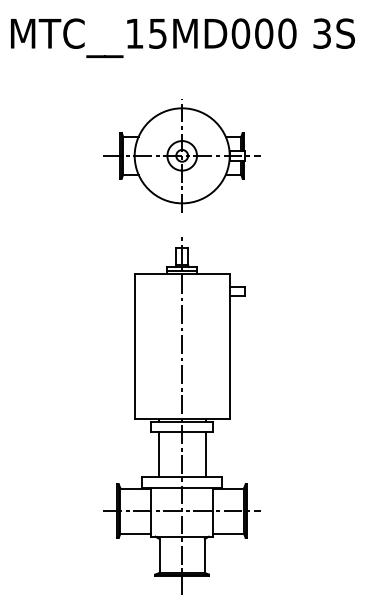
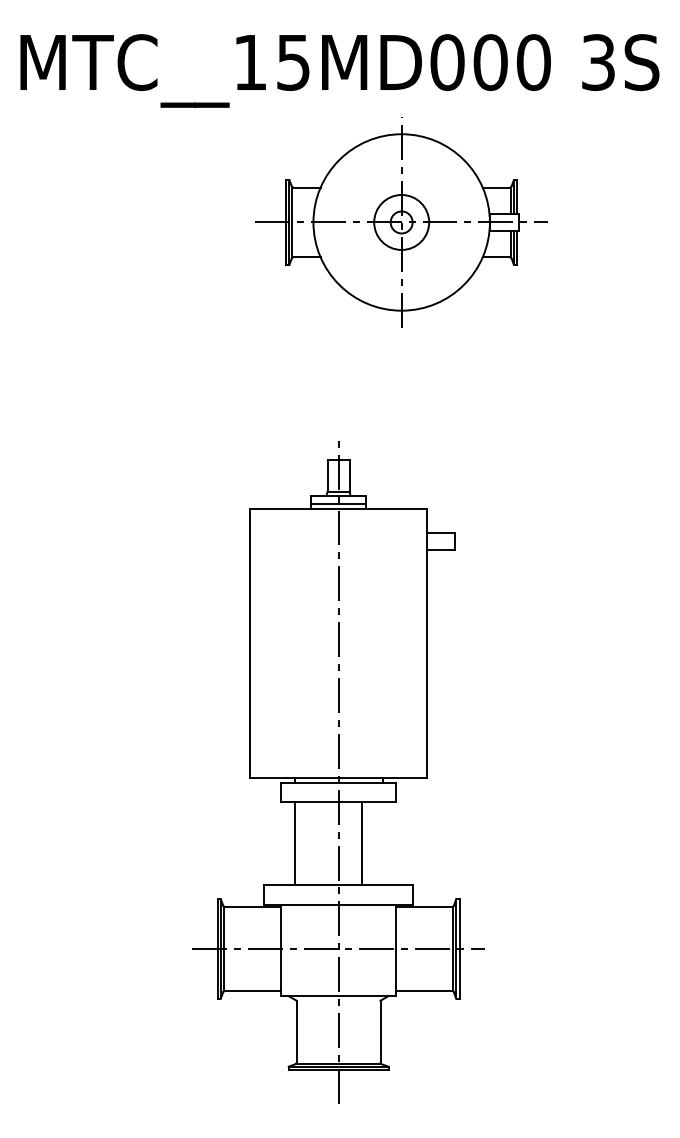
part: (181, 155) -> (400, 221), moved
line: (205, 454) -> (361, 843), moved

